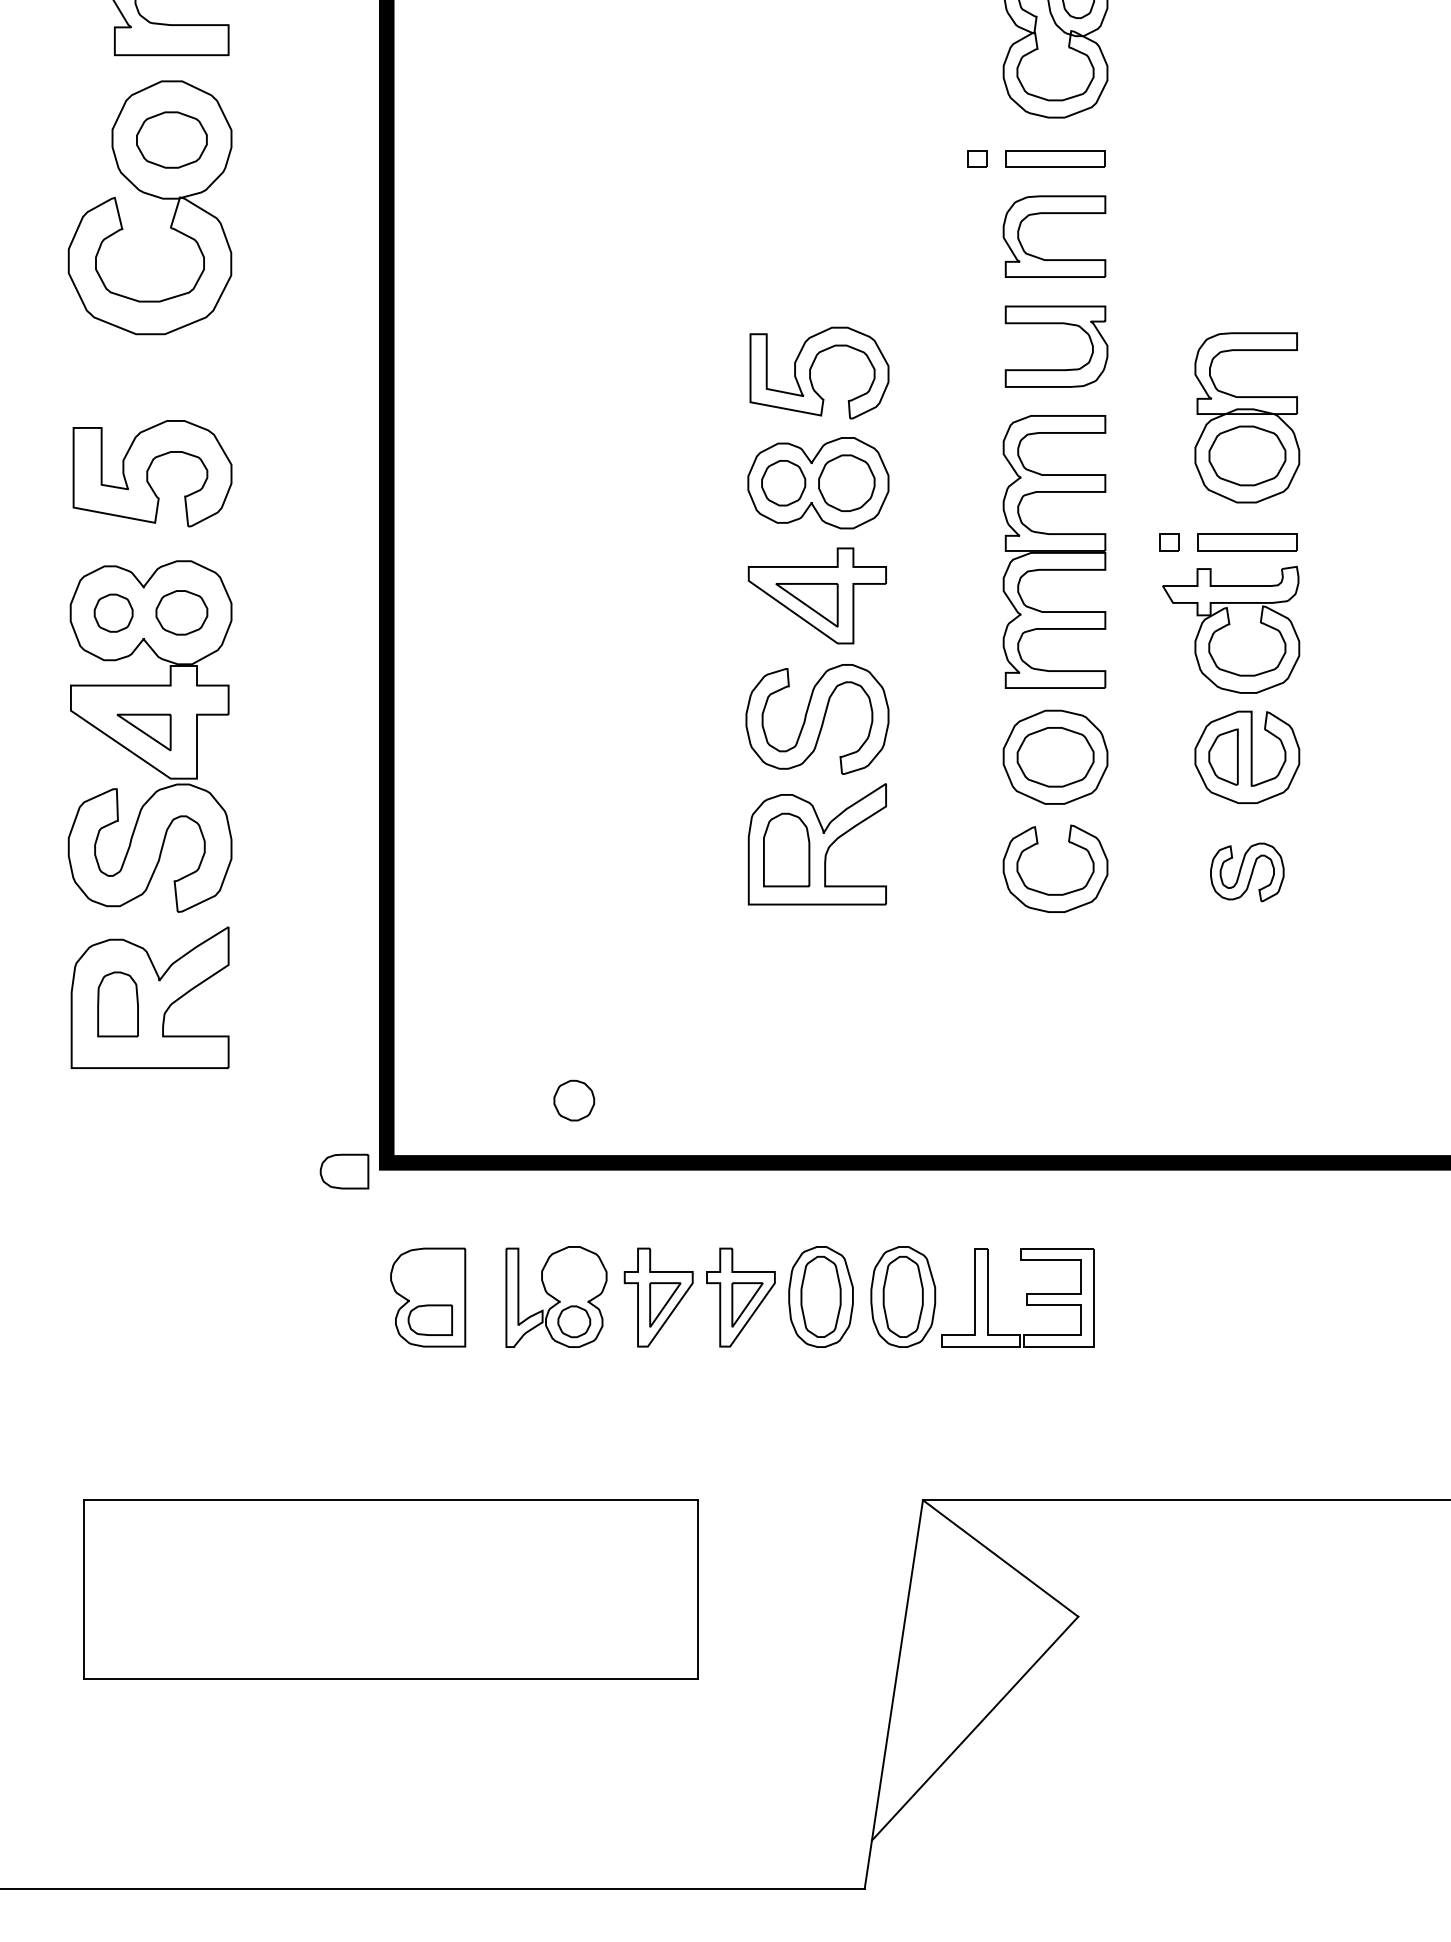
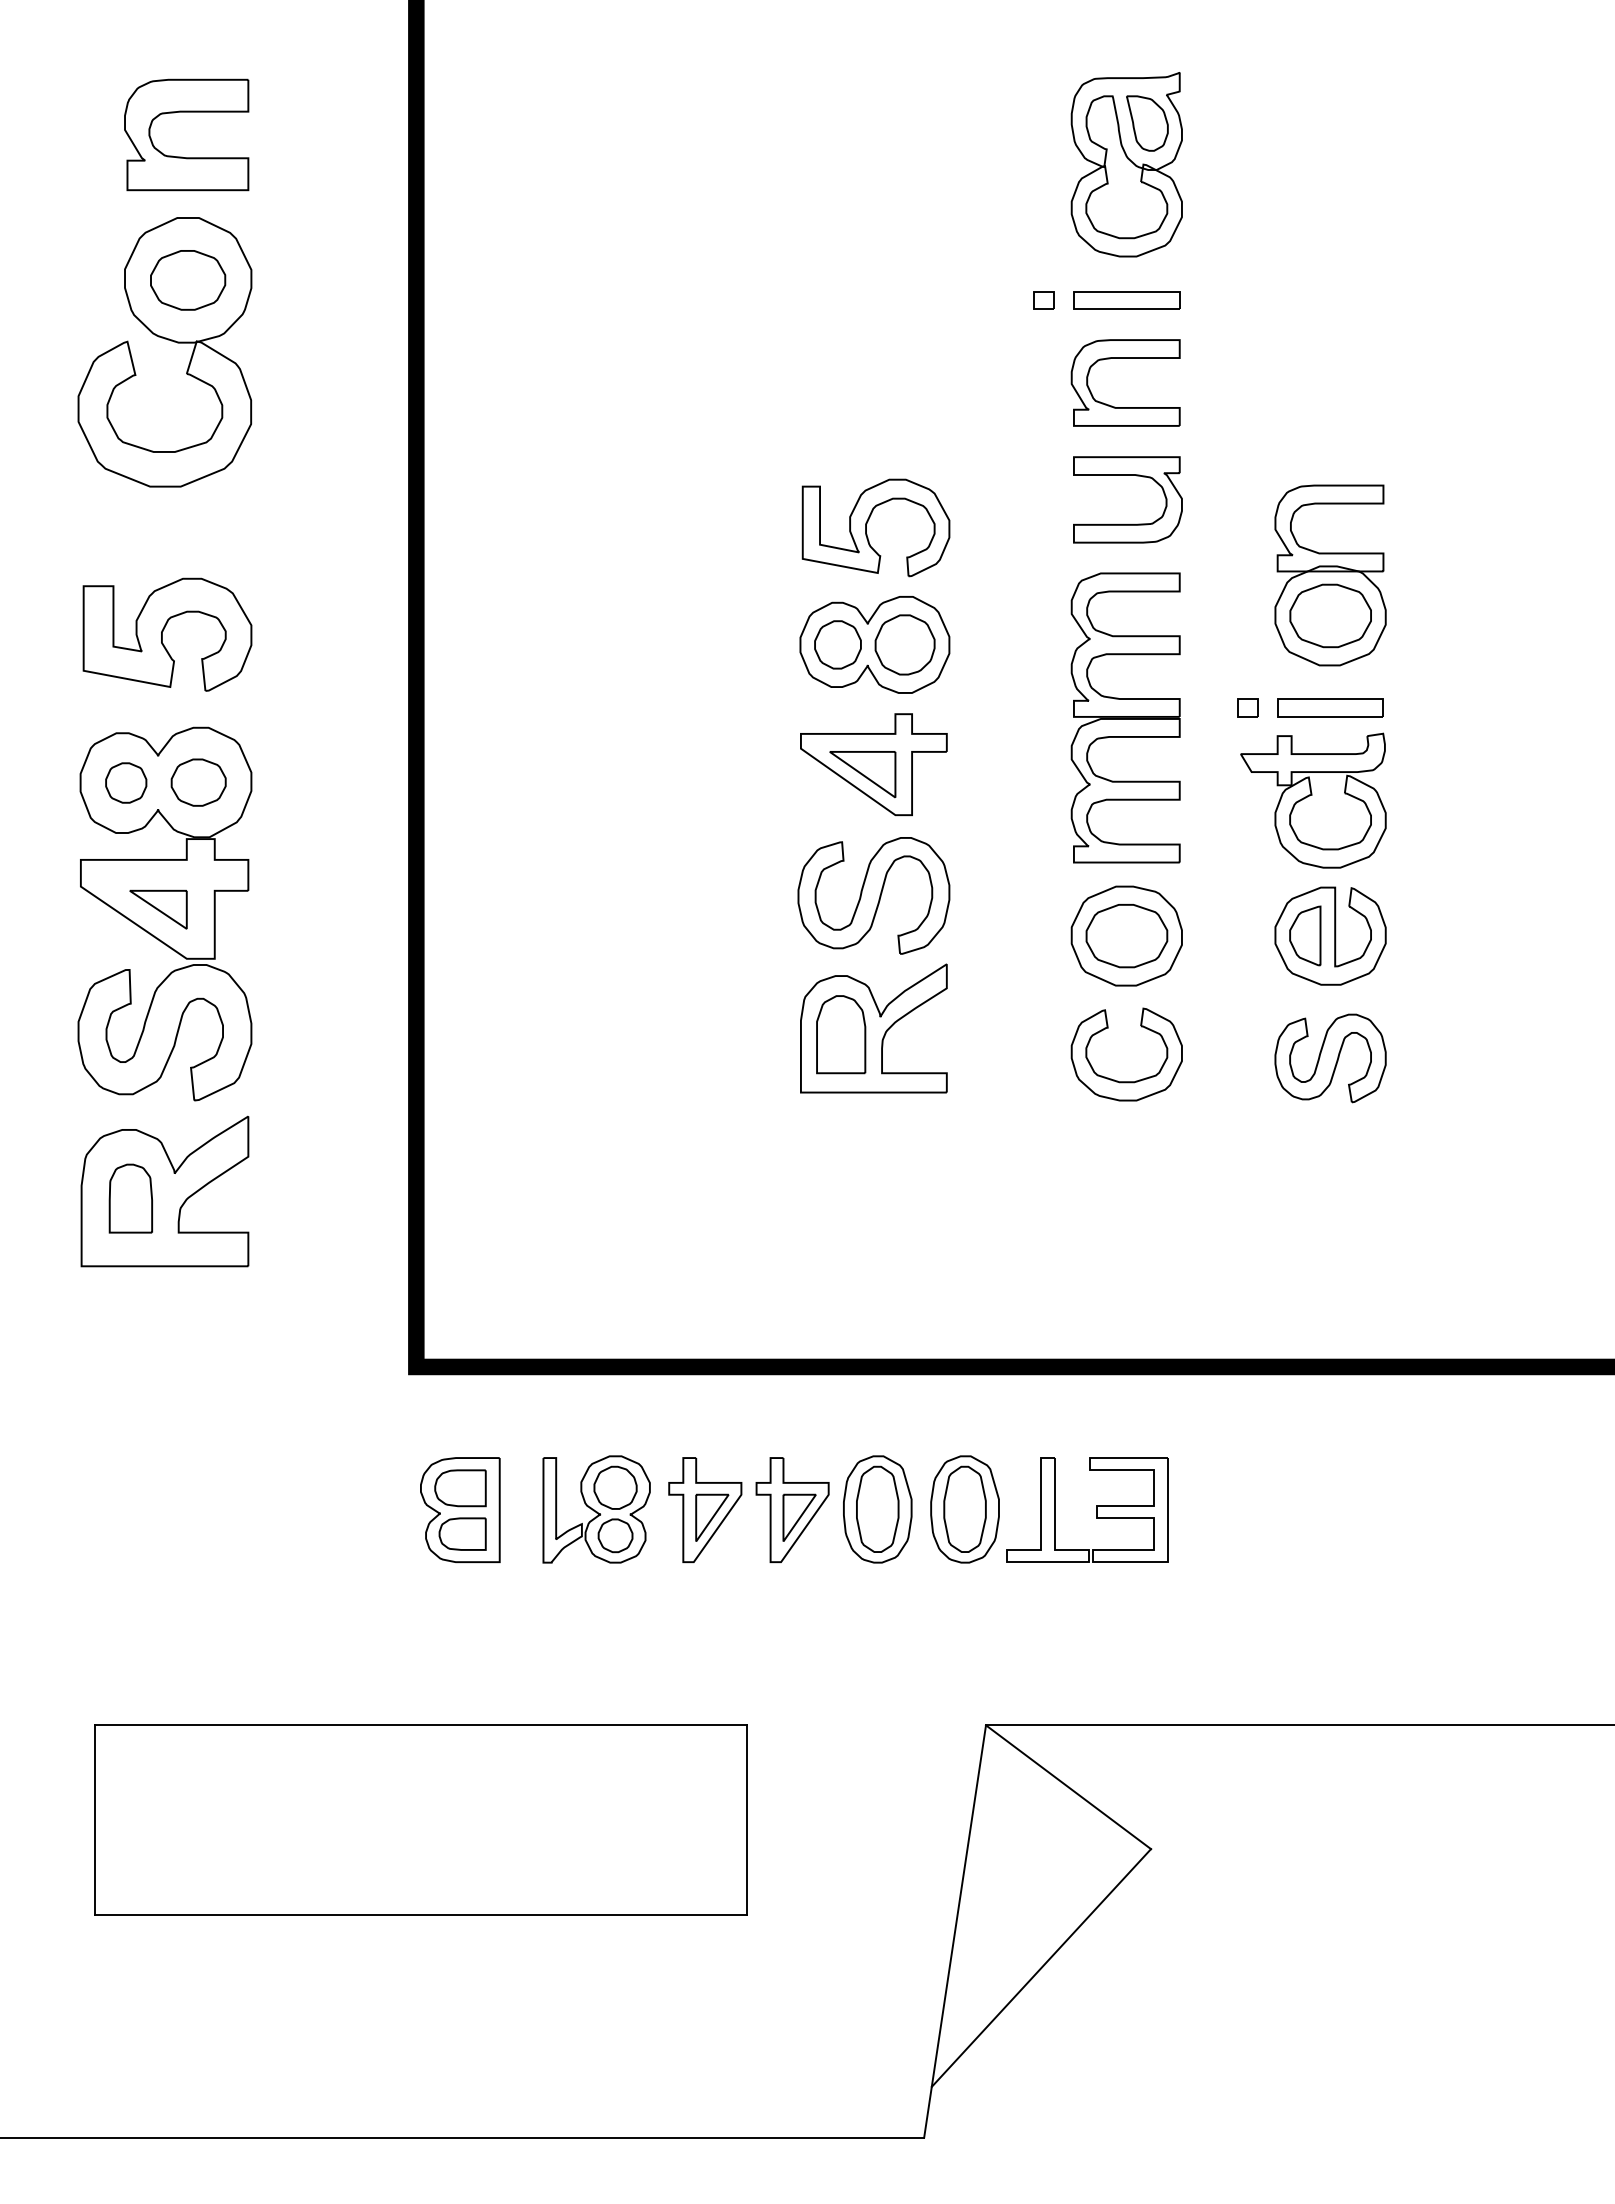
part: (1247, 872) -> (1330, 1058), size x1.43
part: (574, 1100) -> (615, 1487), moved
part: (344, 1171) -> (460, 1488), moved

